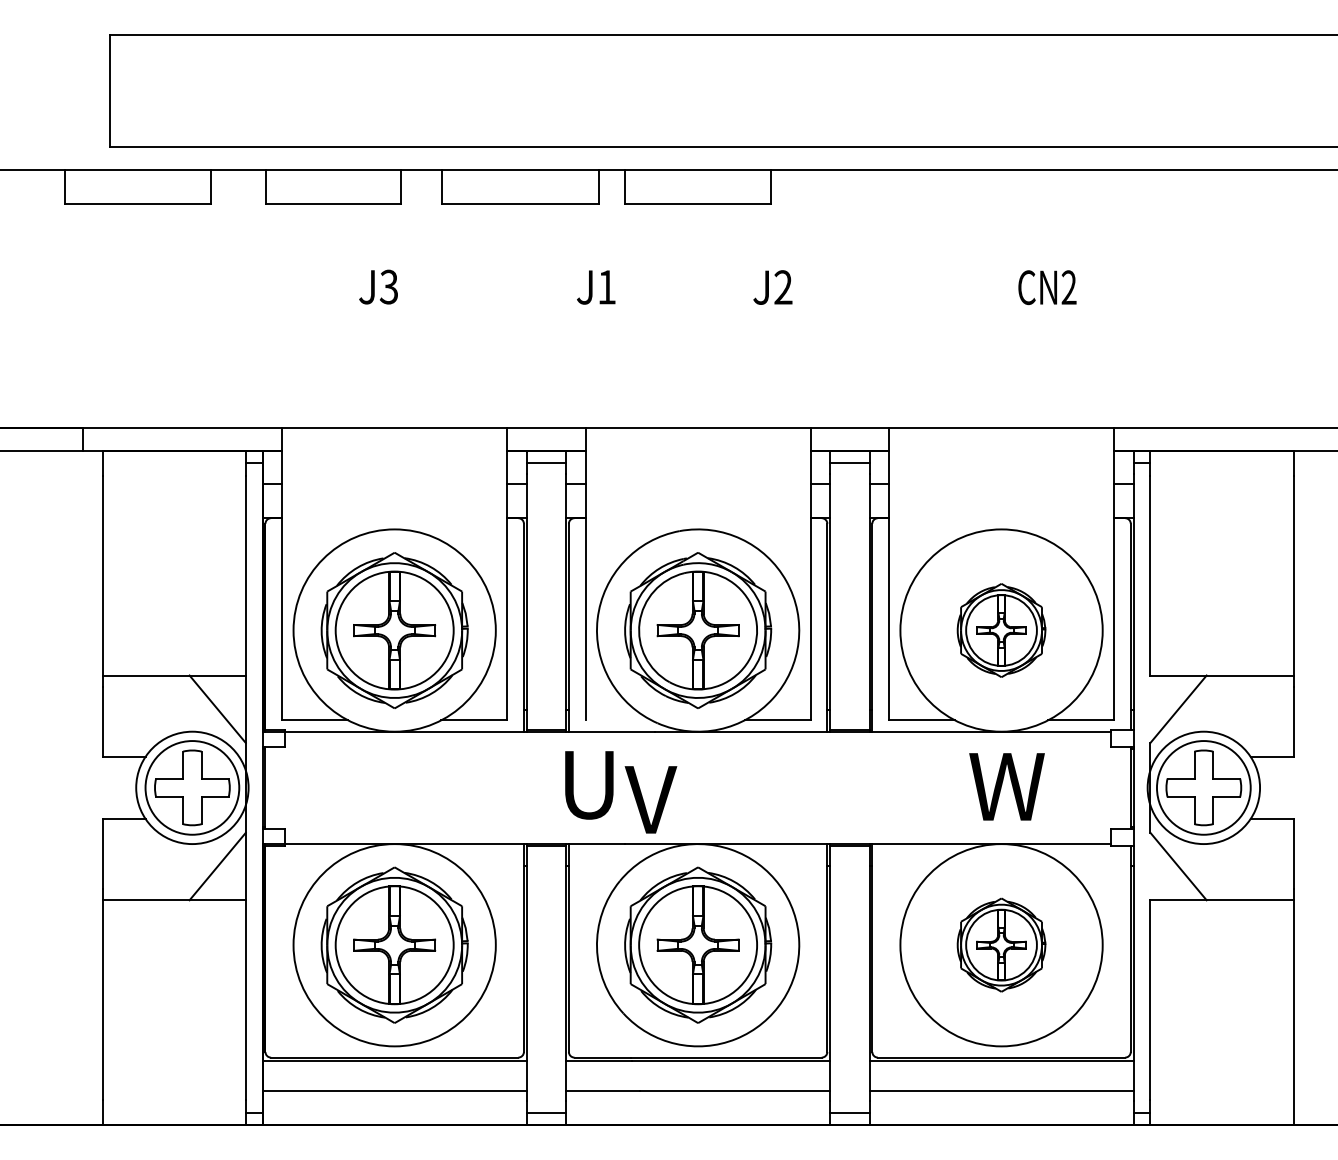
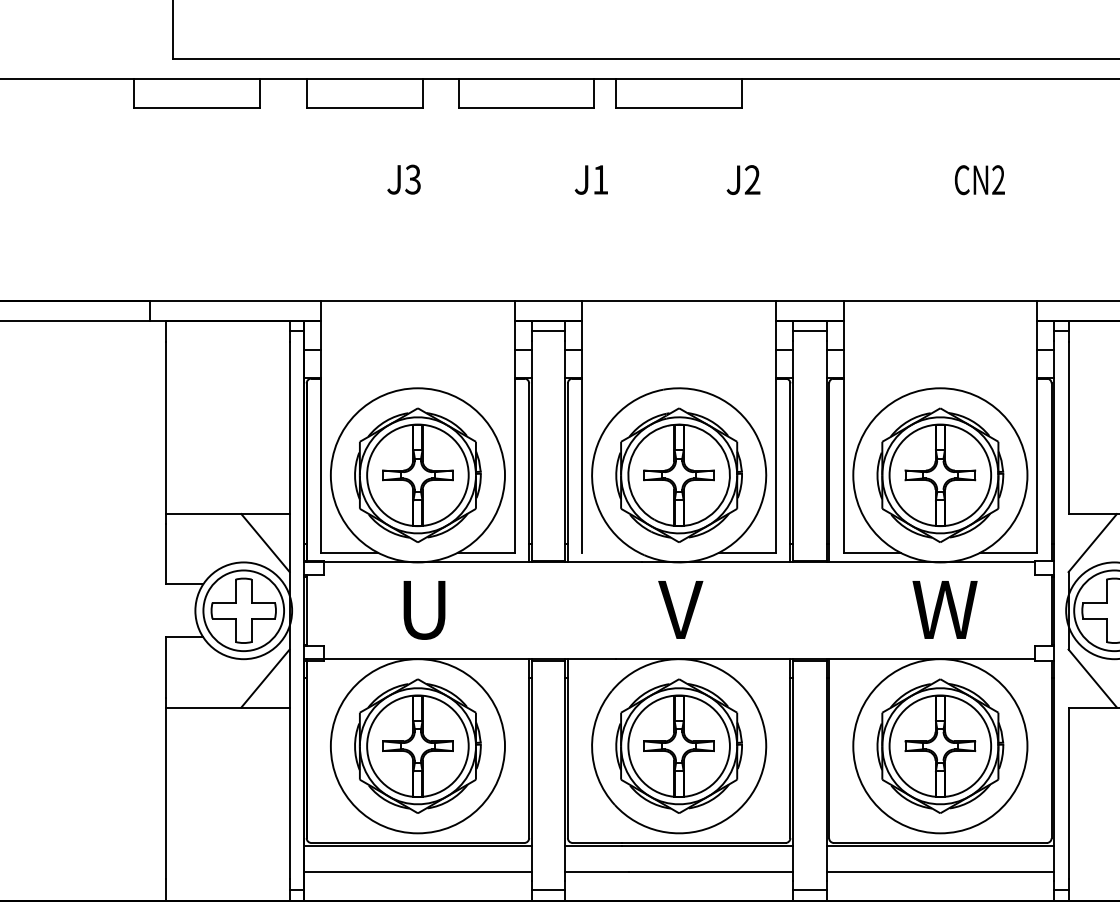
part: (1001, 630) -> (940, 475), size x1.67
text: (589, 785) -> (424, 610), moved
text: (650, 799) -> (680, 609), moved
part: (1001, 944) -> (940, 745), size x1.67

